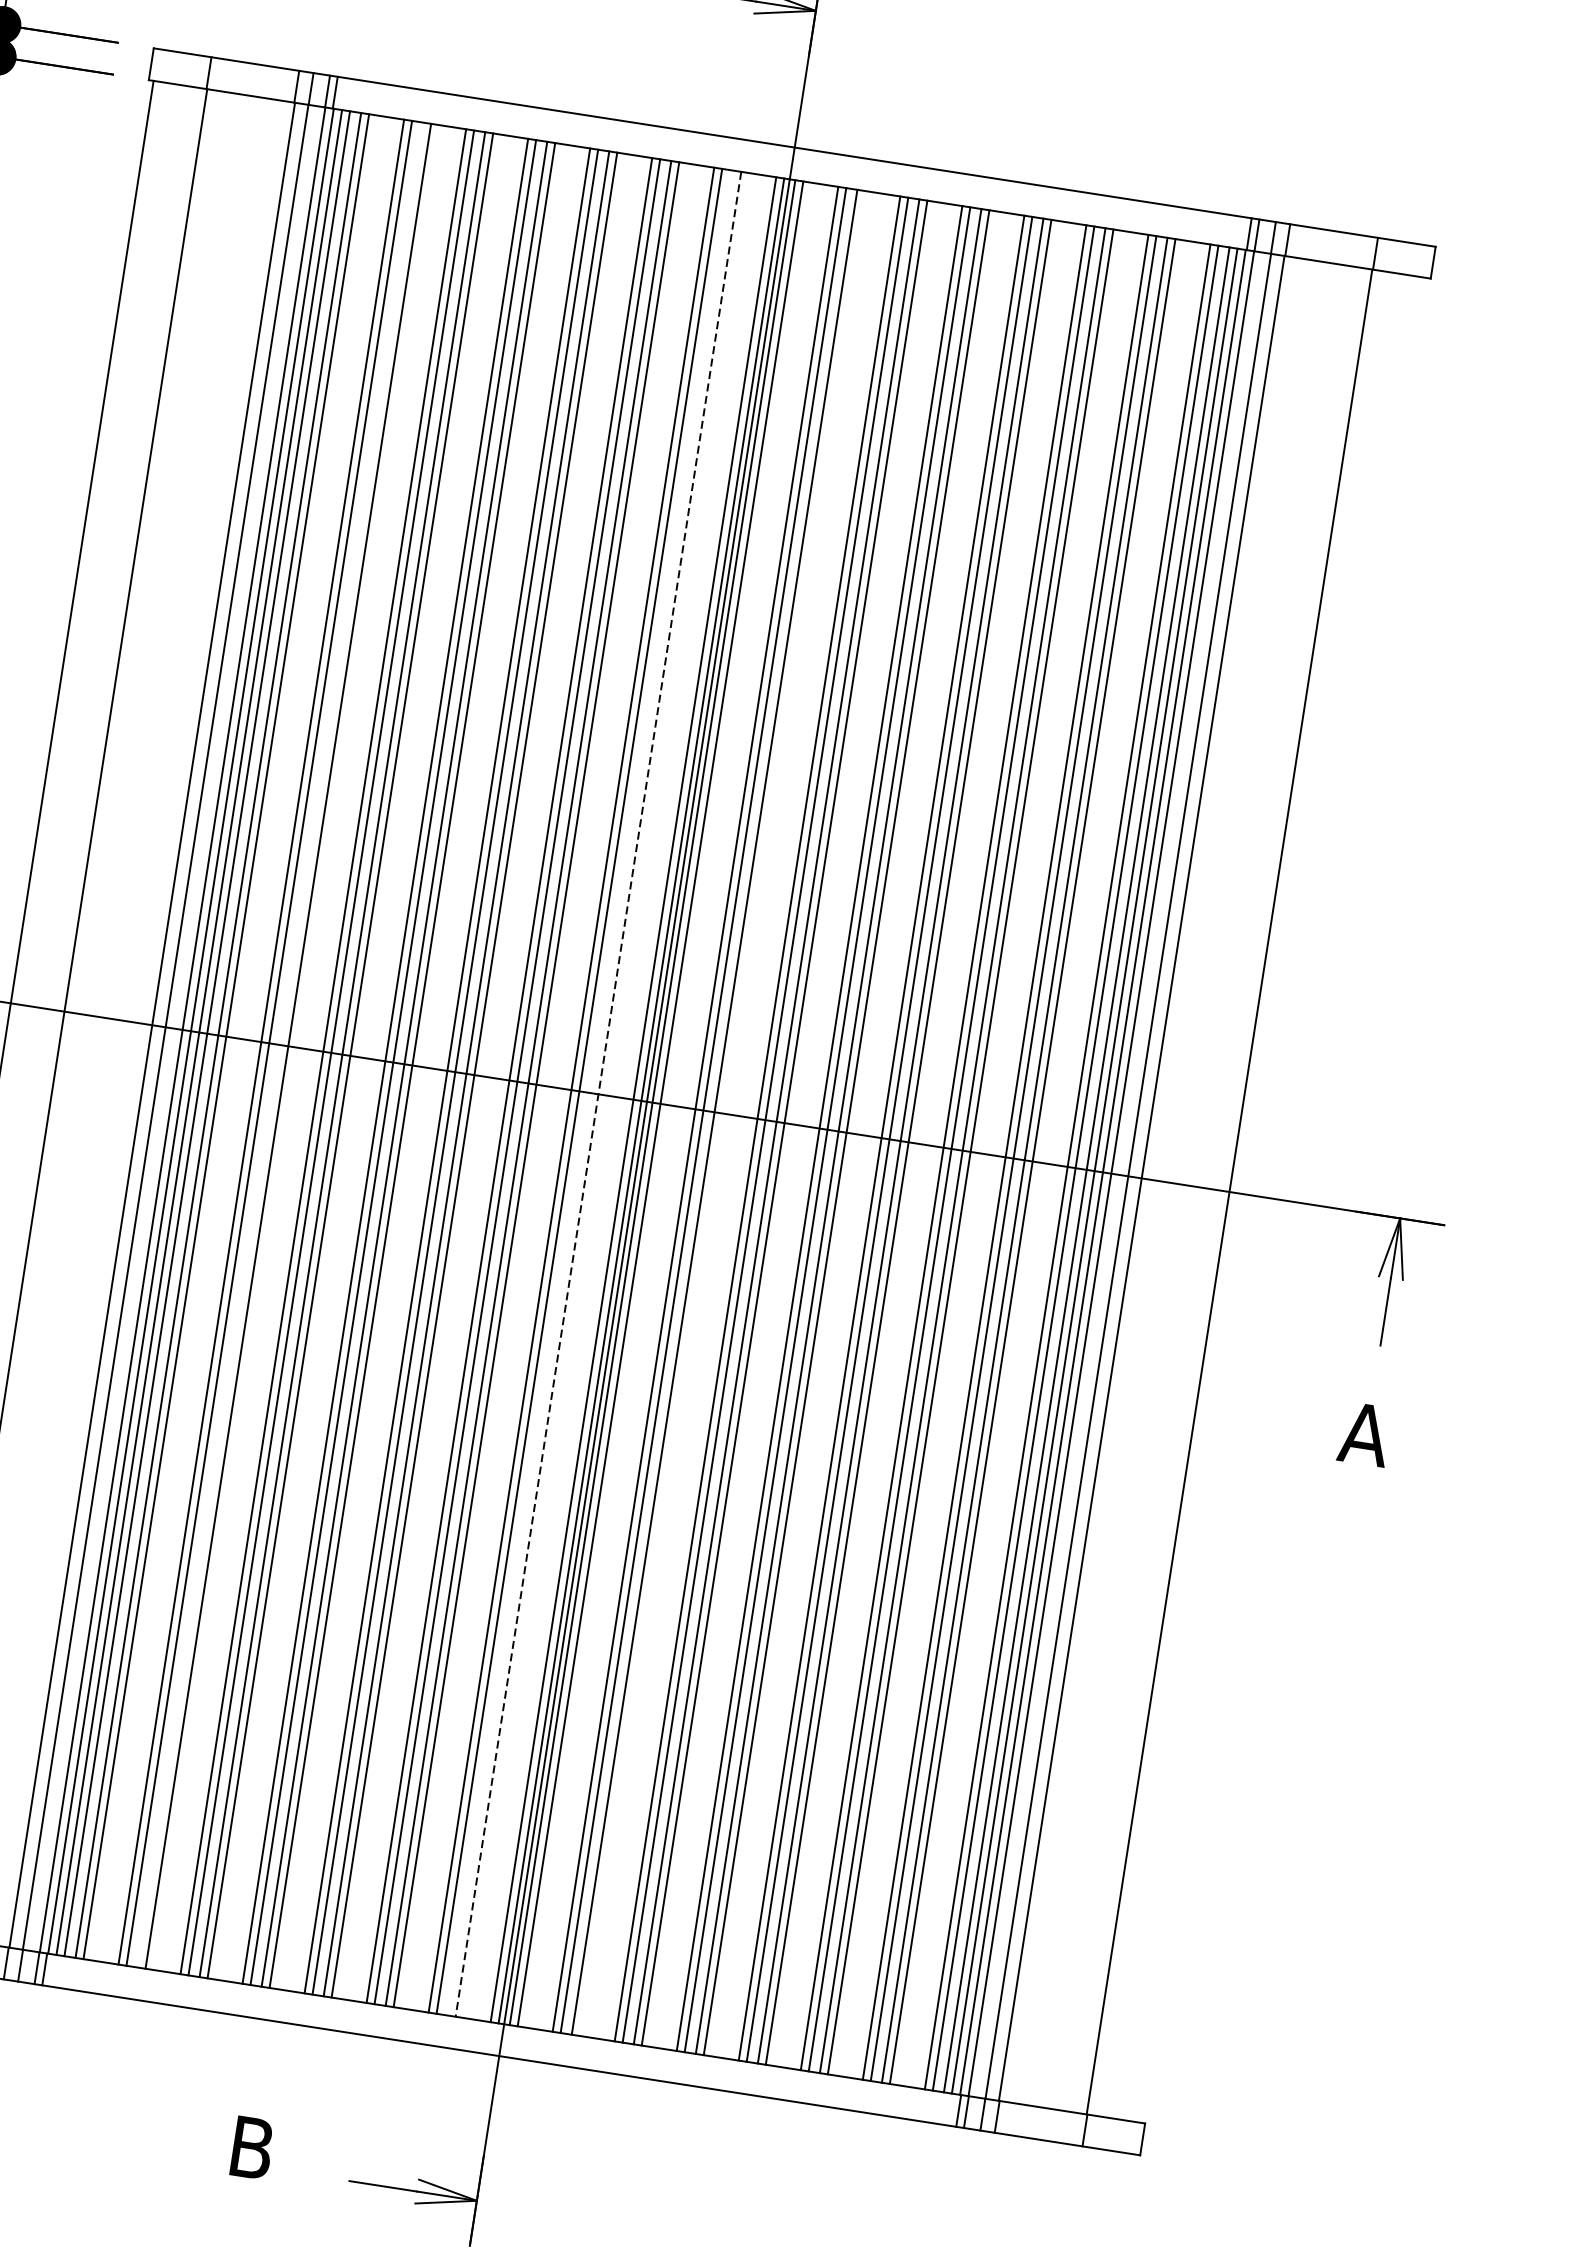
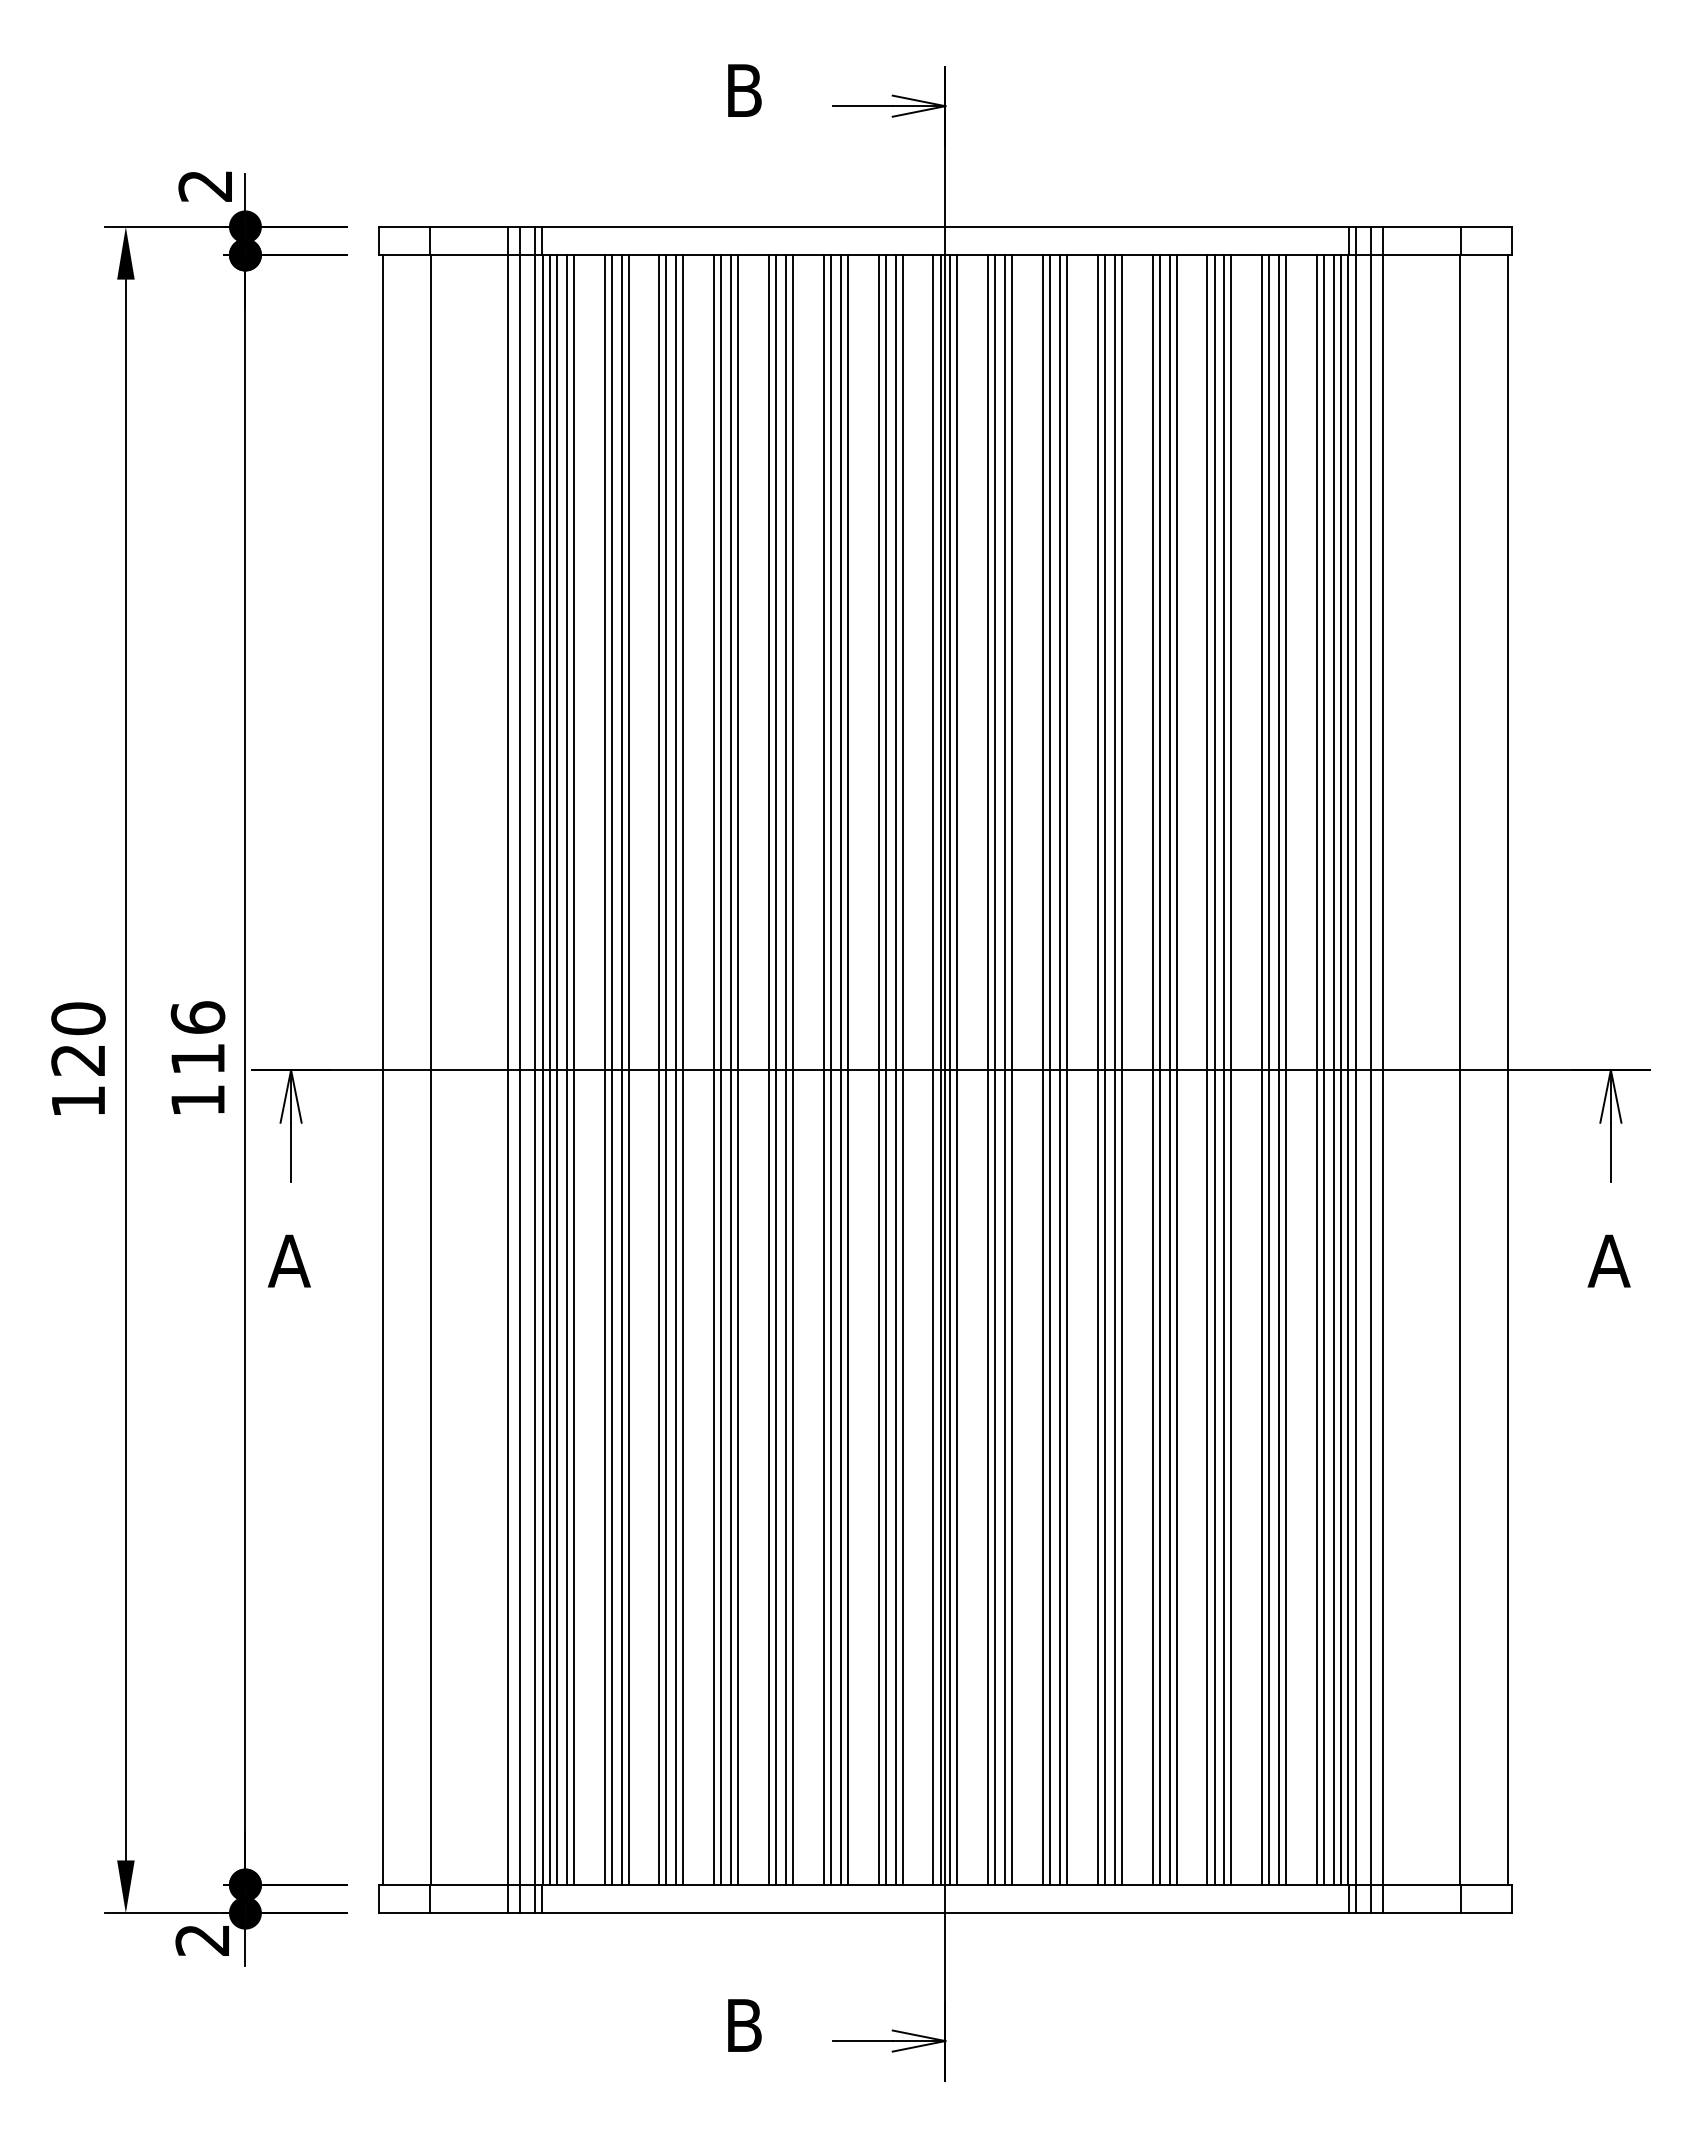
line: (280, 1045) -> (621, 1070), added
line: (590, 1093) -> (895, 1070), added
line: (598, 1094) -> (902, 1070), dashed -> solid
line: (722, 1114) -> (1012, 1070), added
line: (1283, 1200) -> (1507, 1070), added

